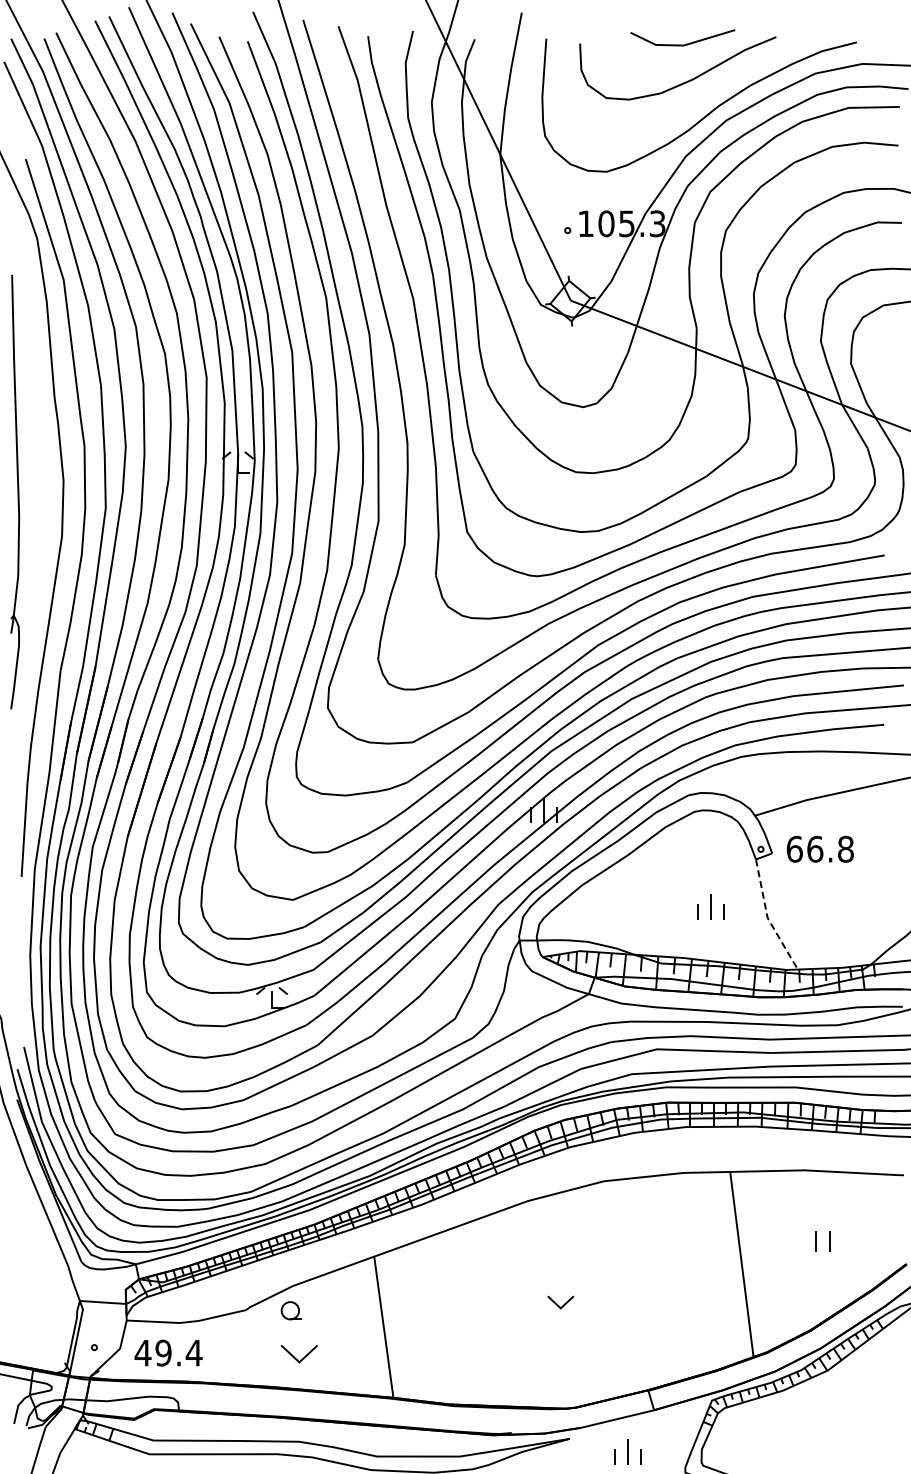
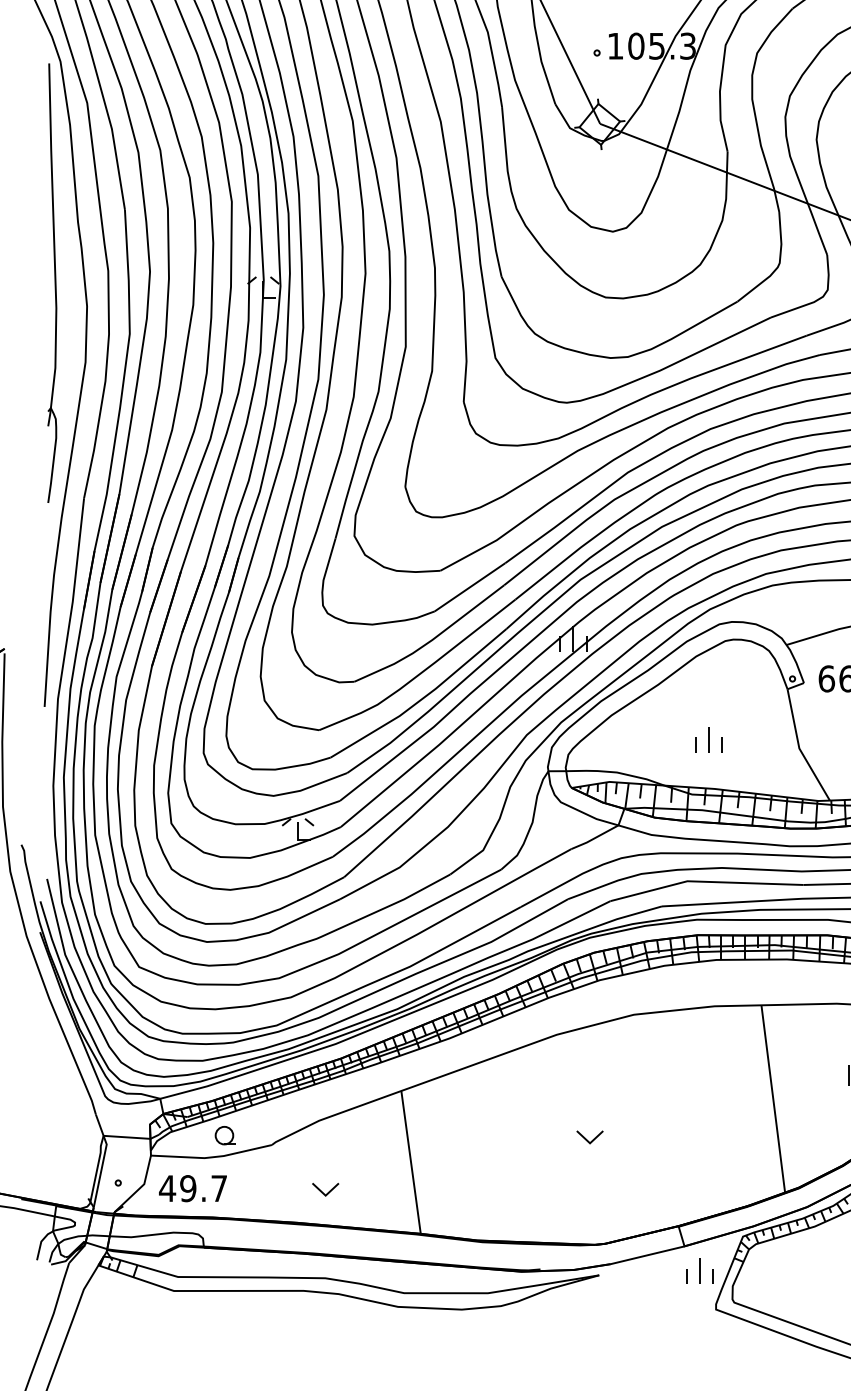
part: (15, 491) -> (52, 282), moved
part: (710, 906) -> (709, 739), moved
line: (767, 918) -> (799, 748), dashed -> solid
part: (290, 1310) -> (224, 1135), moved
text: (193, 1353) -> (218, 1188), 49.4 -> 49.7
part: (299, 1354) -> (325, 1189), size x0.71
part: (627, 1451) -> (699, 1270), moved

